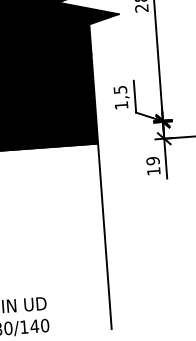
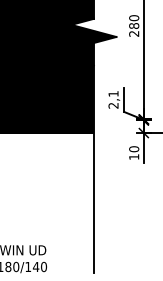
text: (120, 97) -> (113, 99), 1,5 -> 2,1
text: (153, 161) -> (134, 149), 19 -> 10

